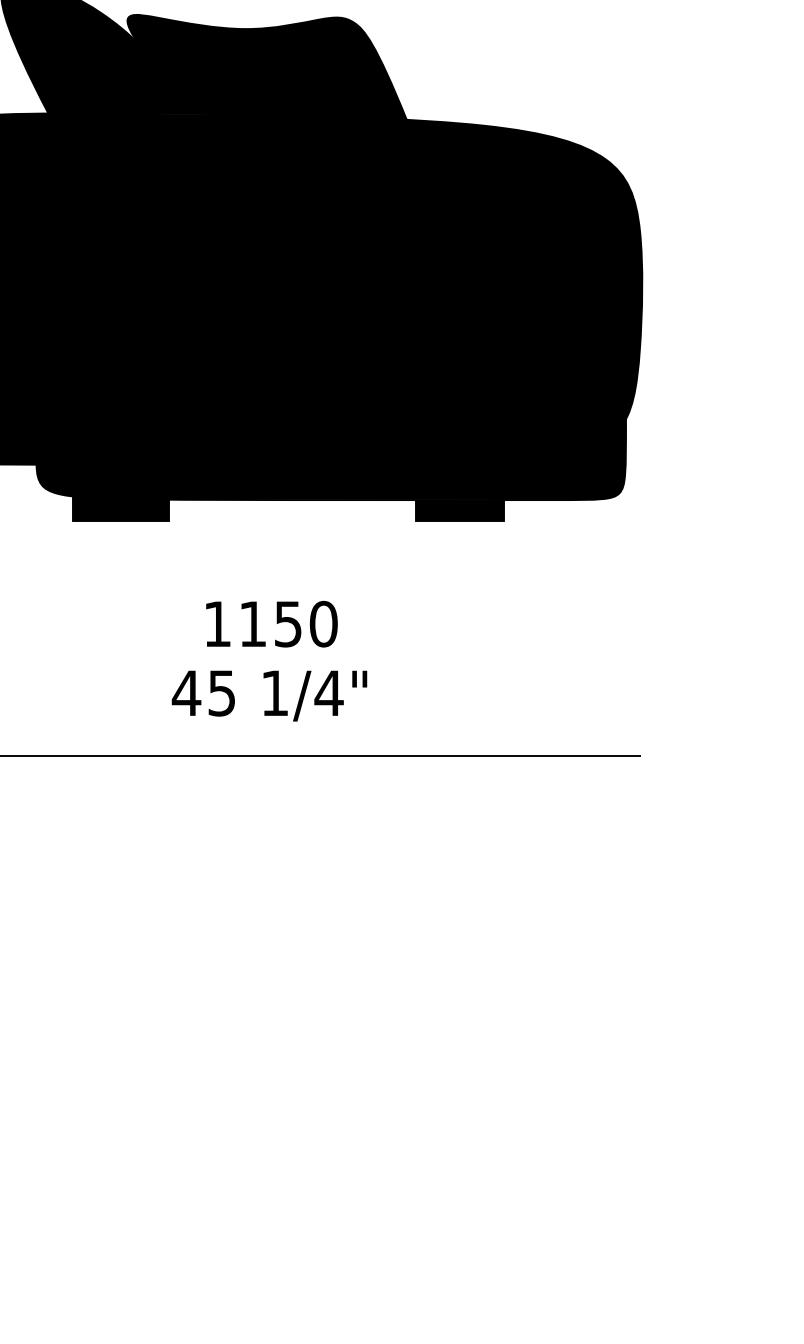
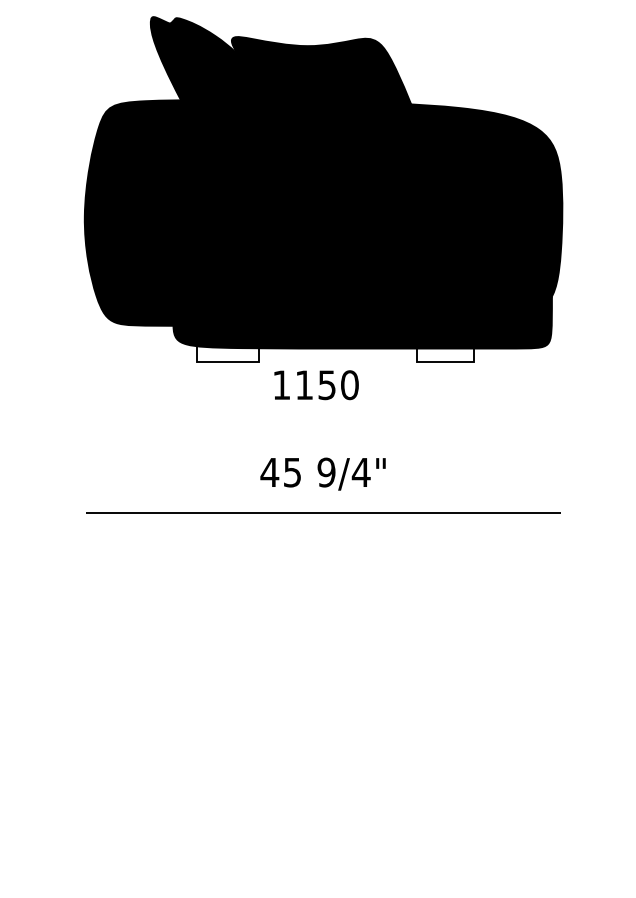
fill: (120, 507) -> (227, 353), removed
fill: (460, 509) -> (445, 354), removed
text: (271, 624) -> (316, 385), moved
text: (274, 693) -> (326, 472), 1/4" -> 9/4"

